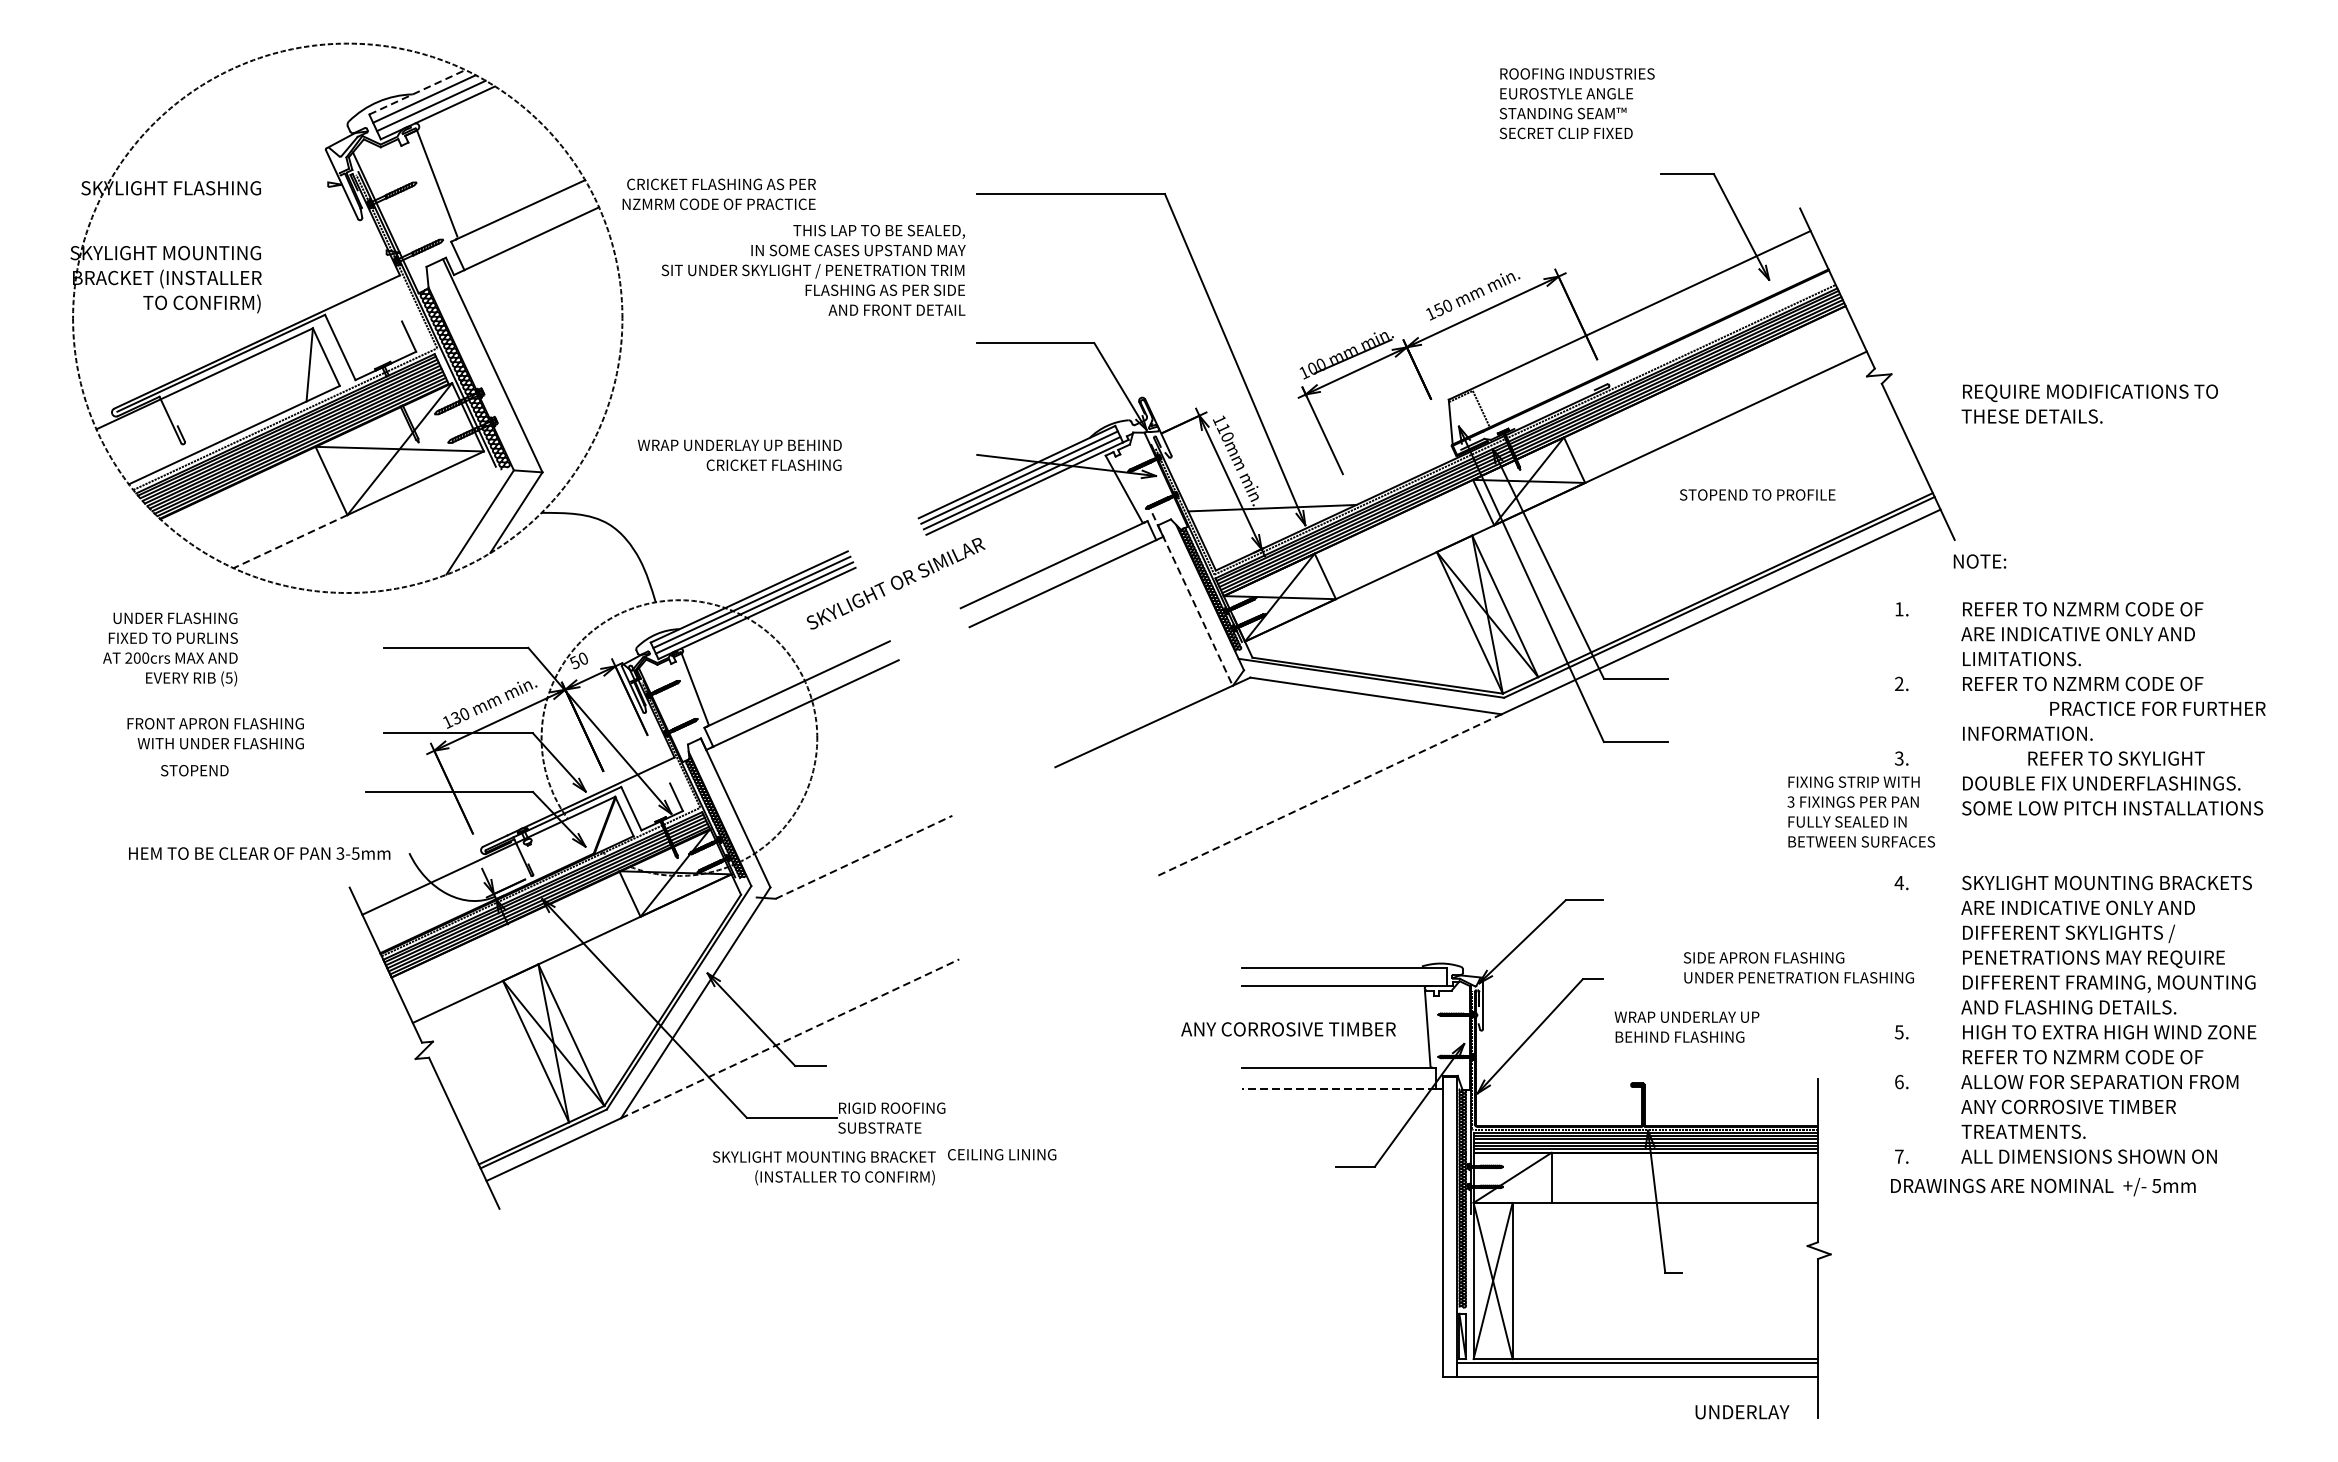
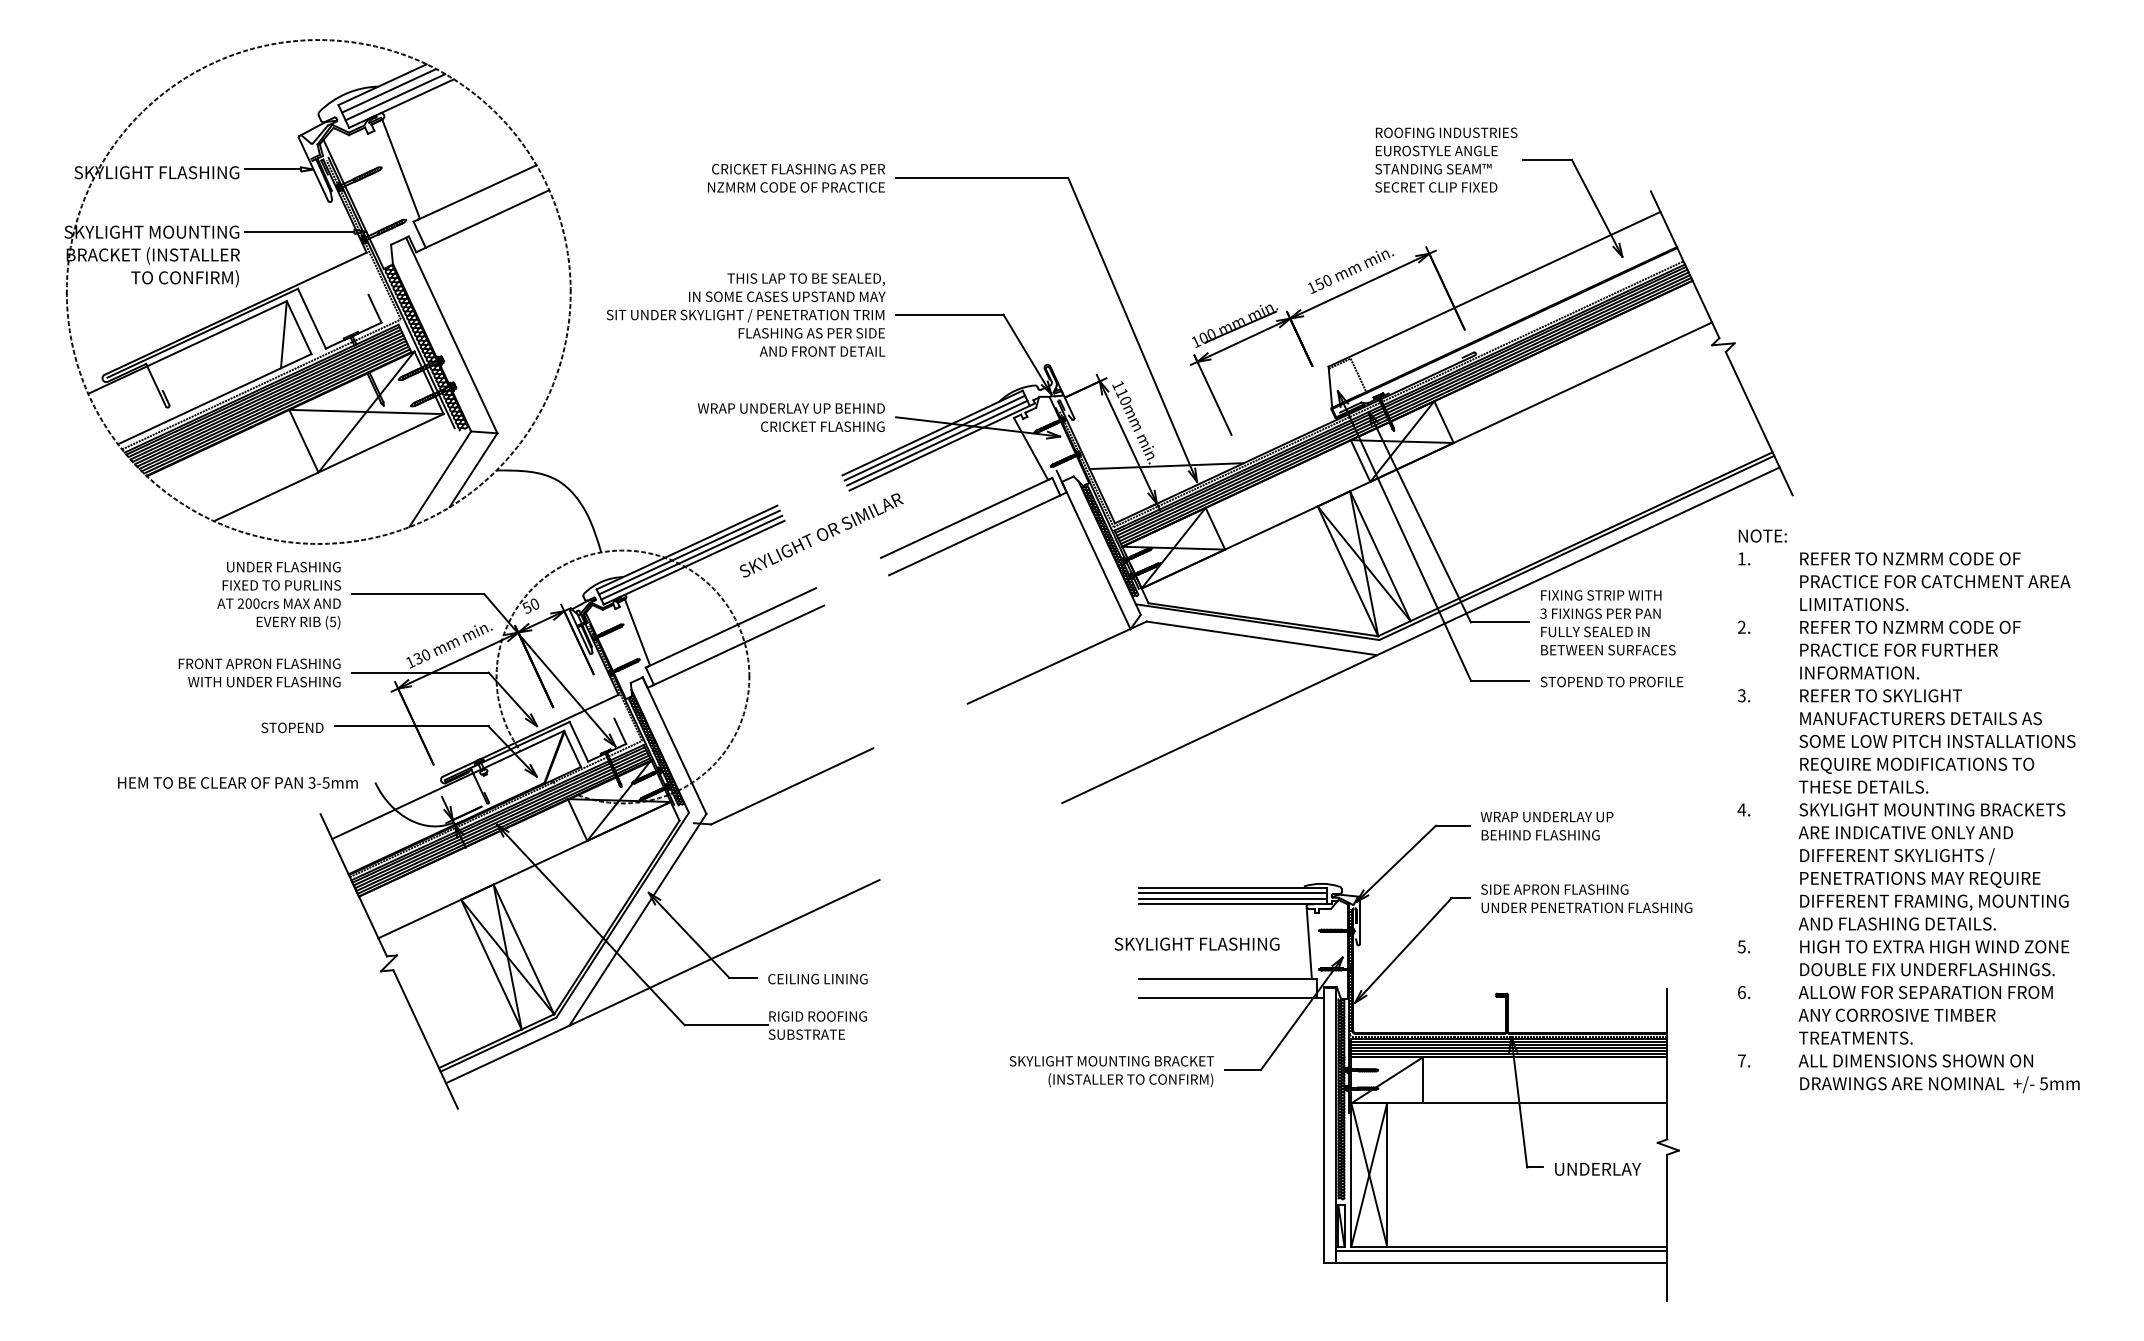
line: (417, 92) -> (382, 84), dashed -> solid
text: (1577, 102) -> (1446, 159), moved
line: (297, 184) -> (272, 169), added
text: (719, 194) -> (796, 178), moved
line: (326, 252) -> (299, 231), added
text: (813, 269) -> (745, 314), moved
text: (2089, 403) -> (1916, 775), moved
text: (738, 455) -> (790, 417), moved
text: (1757, 494) -> (1611, 681), moved
line: (290, 541) -> (266, 496), dashed -> solid
text: (1979, 560) -> (1762, 535), moved
line: (1192, 600) -> (1093, 550), dashed -> solid
text: (2109, 633) -> (1934, 581), ARE INDICATIVE ONLY AND -> PRACTICE FOR CATCHMENT AREA
text: (169, 649) -> (278, 595), moved
text: (2157, 708) -> (1898, 649), moved
text: (215, 733) -> (259, 672), moved
text: (2115, 758) -> (1880, 695), moved
text: (194, 770) -> (292, 727), moved
text: (2101, 783) -> (1927, 718), DOUBLE FIX UNDERFLASHINGS. -> MANUFACTURERS DETAILS AS
line: (1329, 795) -> (1219, 729), dashed -> solid
text: (1860, 811) -> (1607, 622), moved
line: (864, 857) -> (792, 786), dashed -> solid
text: (1798, 967) -> (1586, 898), moved
line: (1343, 974) -> (1232, 893), added
line: (1343, 979) -> (1232, 898), added
text: (1686, 1027) -> (1546, 826), moved
text: (1288, 1028) -> (1181, 943), ANY CORROSIVE TIMBER -> SKYLIGHT FLASHING
line: (790, 1038) -> (724, 952), dashed -> solid
text: (2101, 1056) -> (1927, 969), REFER TO NZMRM CODE OF -> DOUBLE FIX UNDERFLASHINGS.
line: (1338, 1088) -> (1227, 998), dashed -> solid
text: (1001, 1154) -> (817, 978), moved
text: (823, 1168) -> (1111, 1071), moved
text: (2042, 1186) -> (1939, 1084), moved
text: (1741, 1412) -> (1597, 1169), moved

